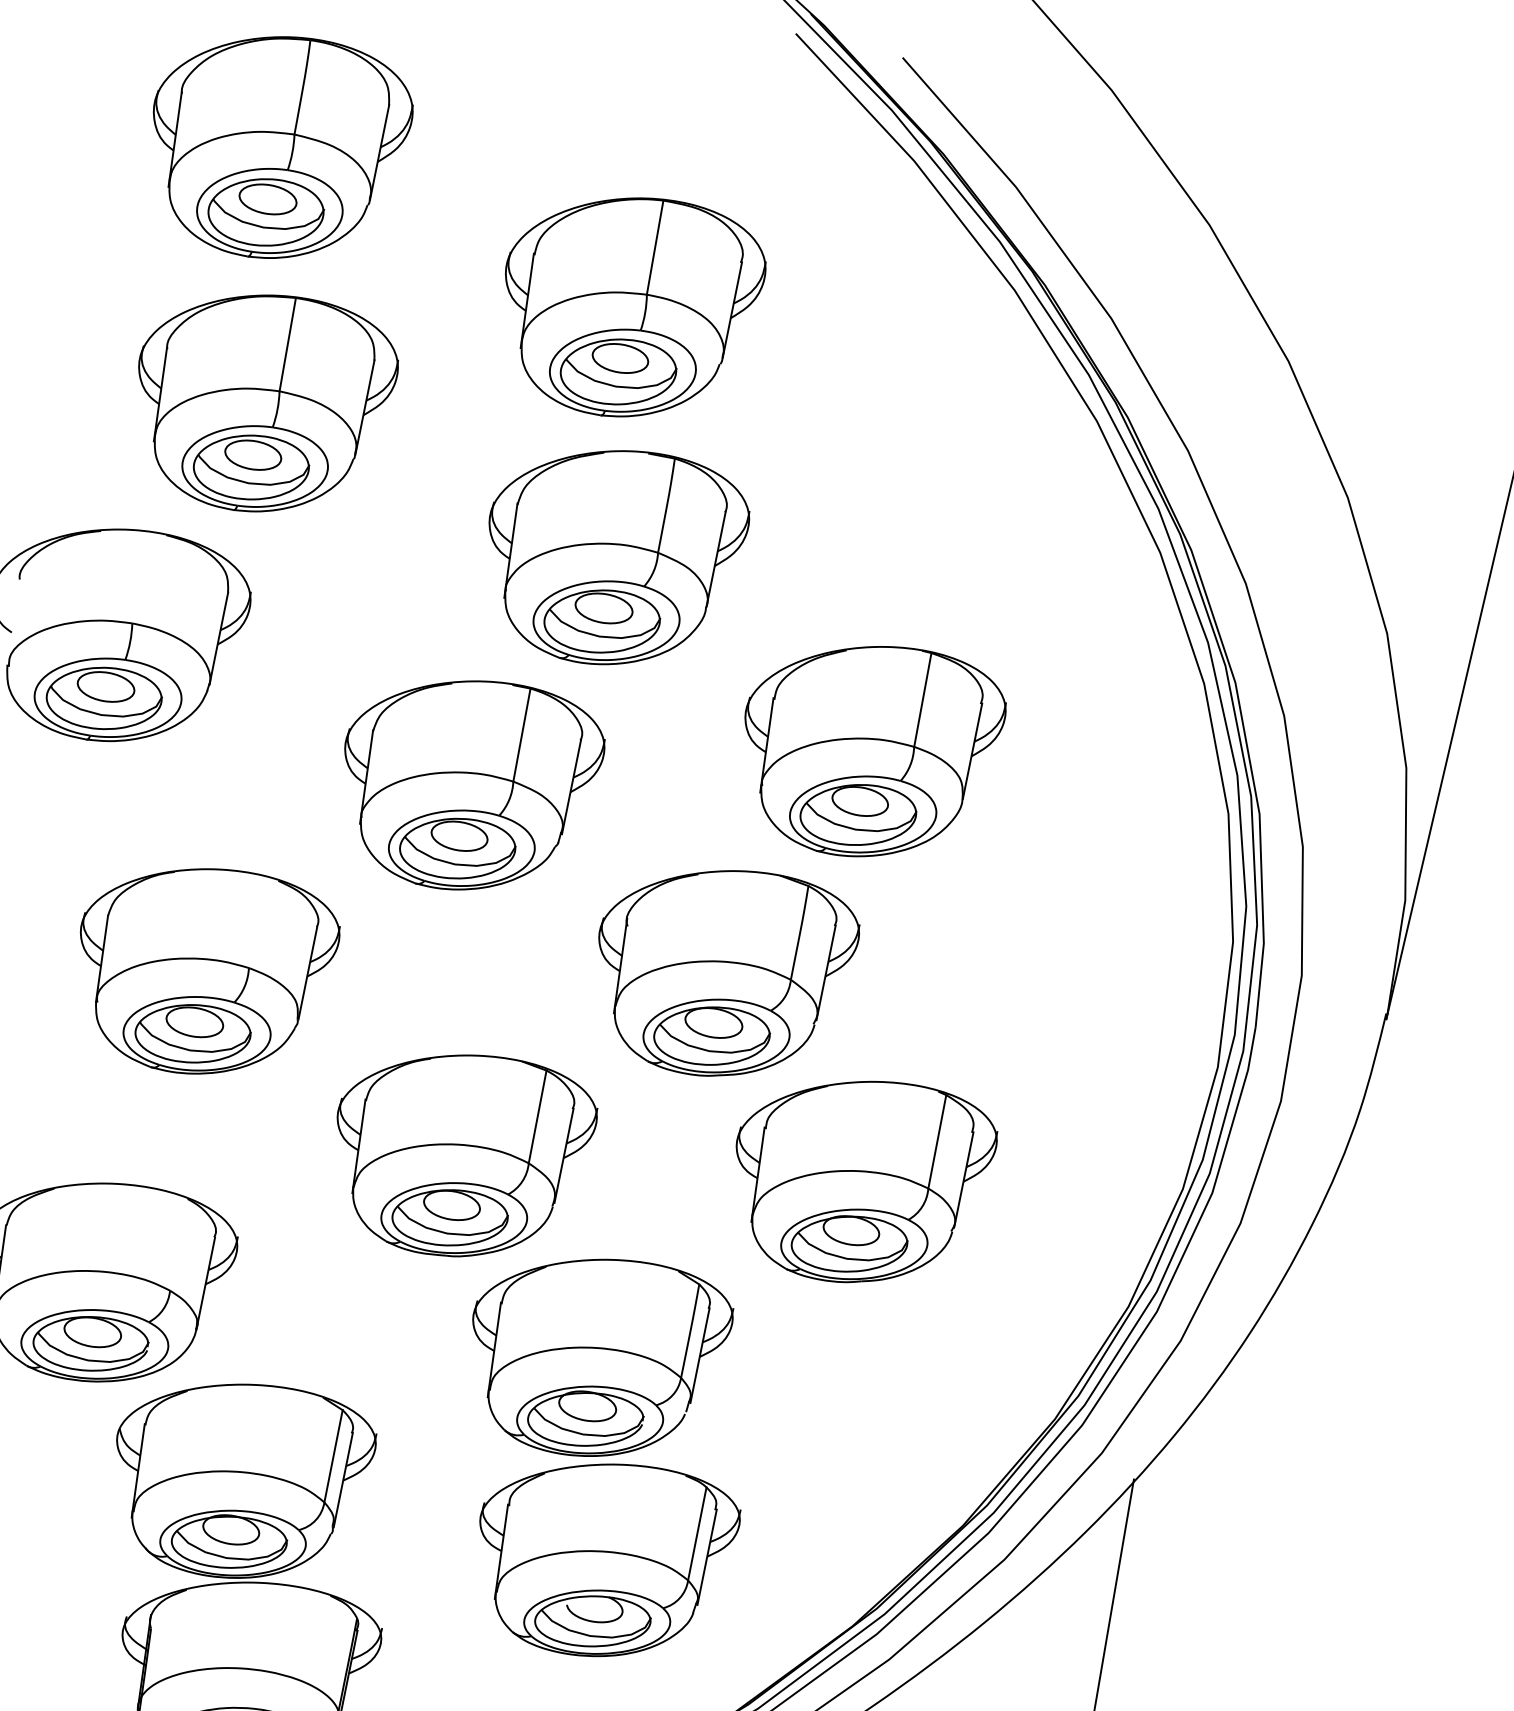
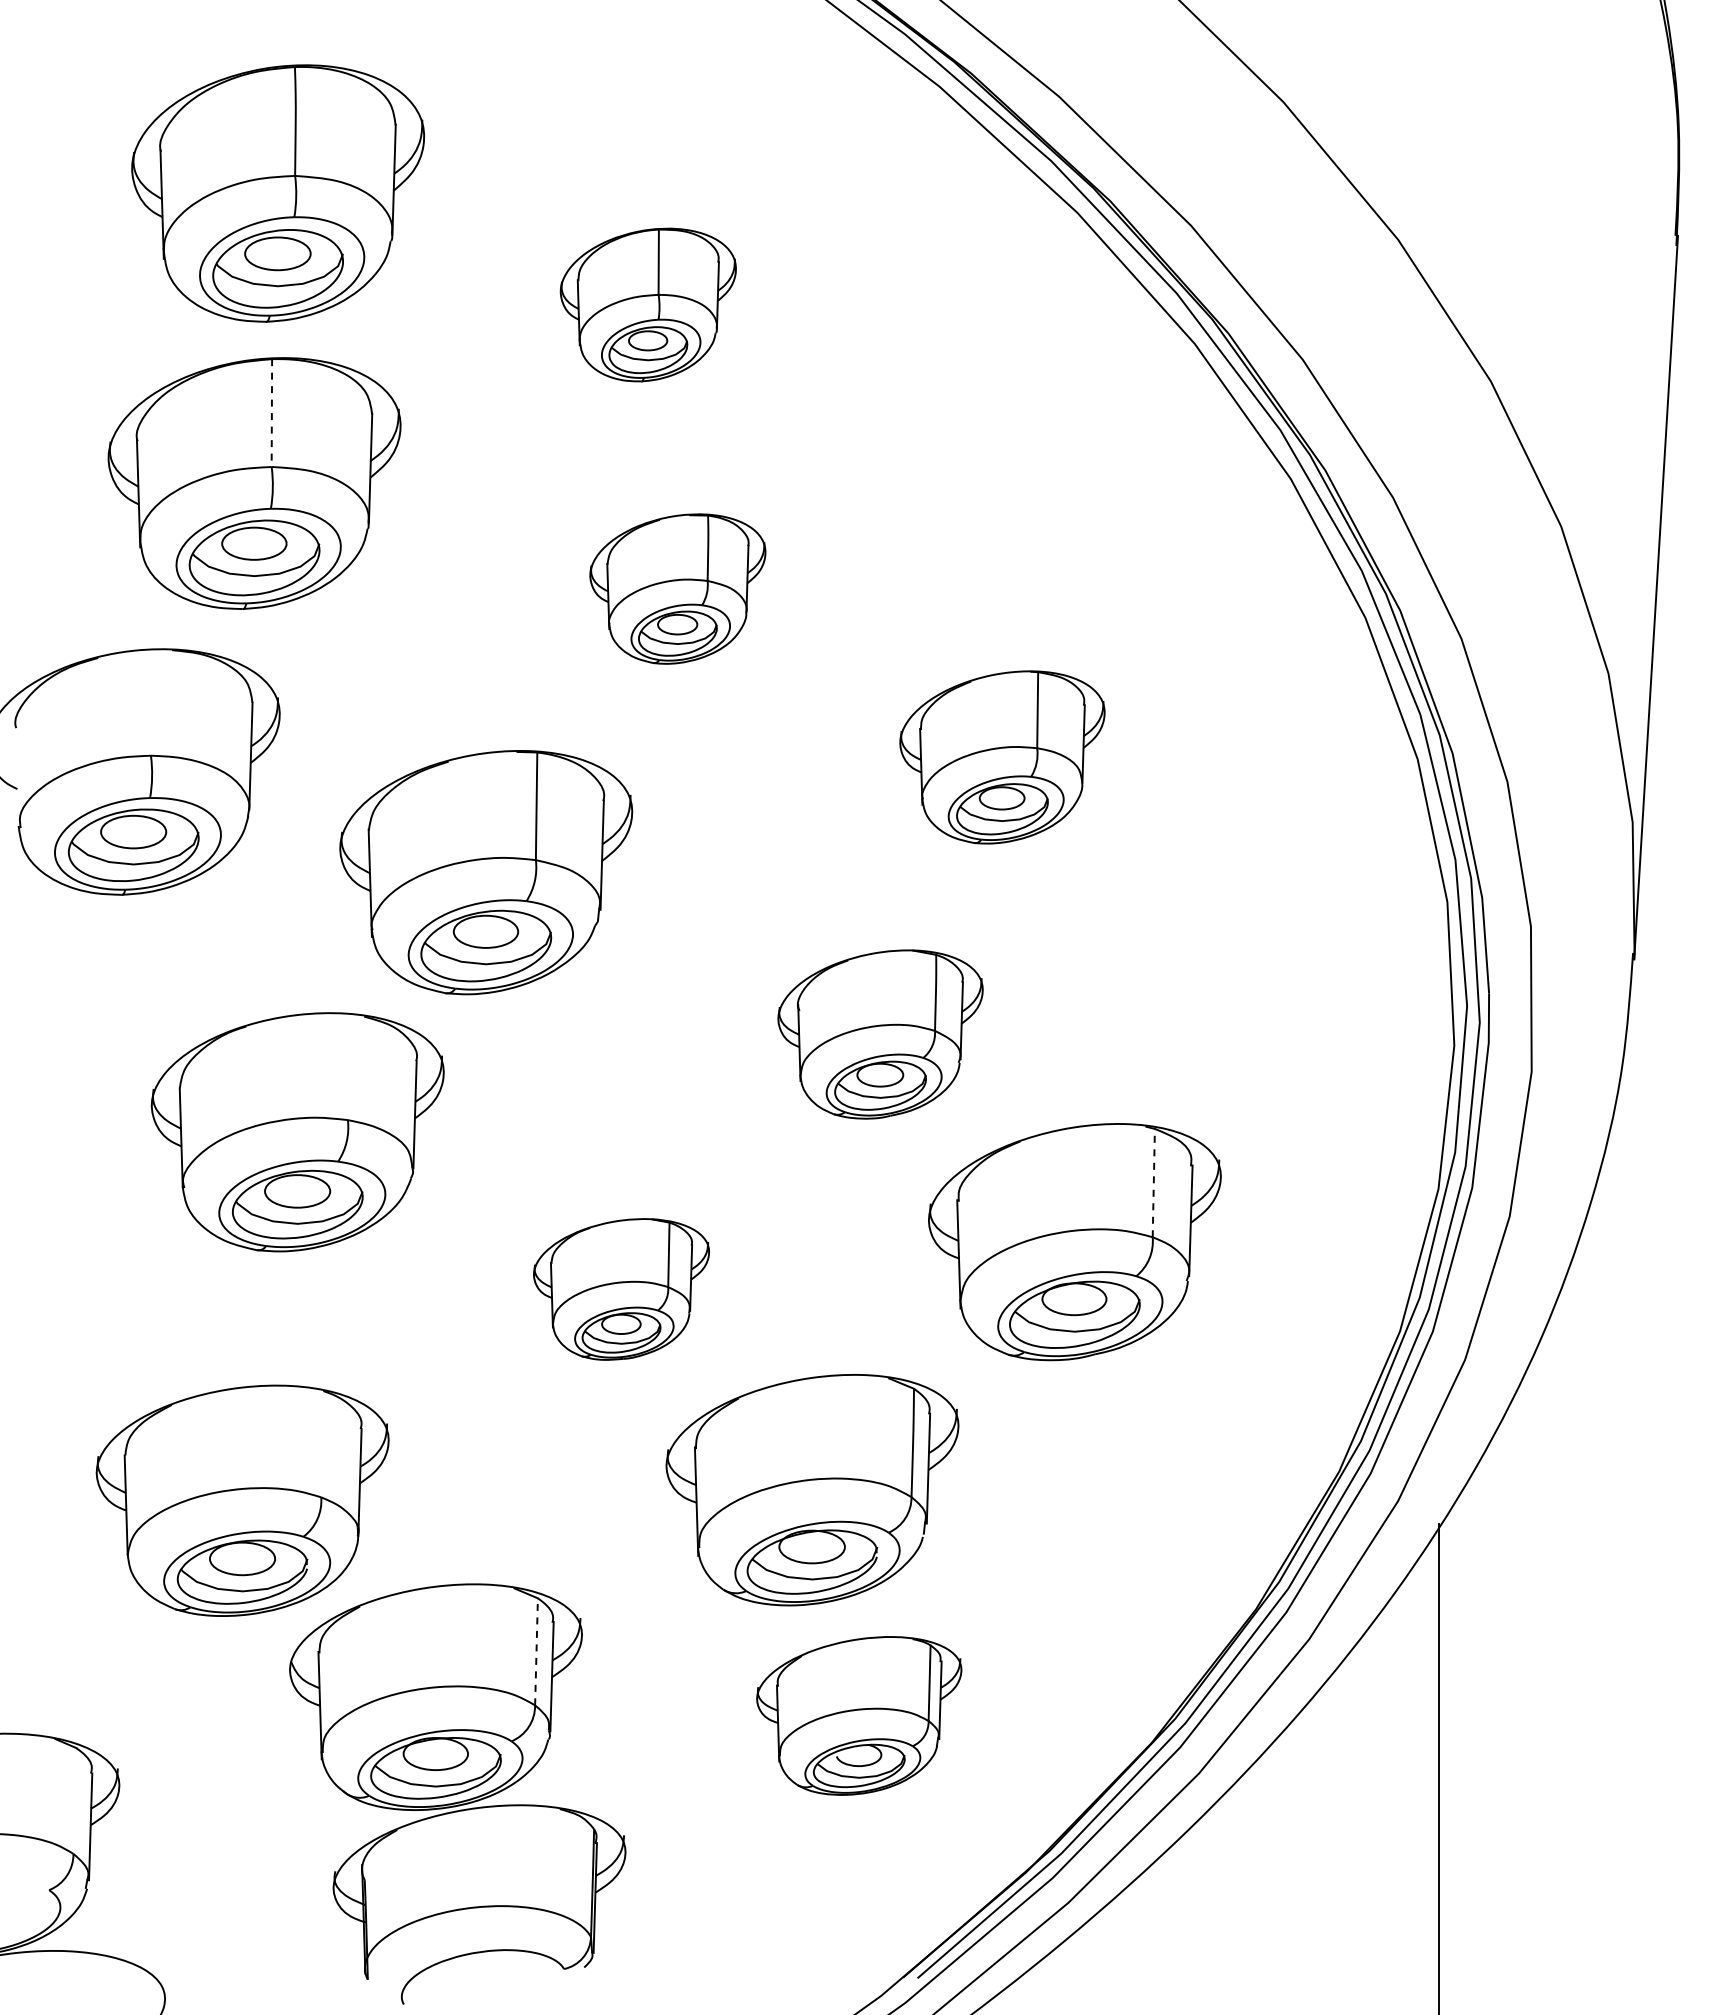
part: (276, 147) -> (277, 193), moved
part: (629, 306) -> (648, 304), size x0.6
line: (287, 344) -> (271, 413), solid -> dashed
part: (612, 556) -> (677, 588), size x0.6
part: (869, 750) -> (1002, 757), size x0.7
part: (468, 784) -> (486, 872), moved
part: (722, 972) -> (880, 1034), size x0.7
line: (937, 1141) -> (1153, 1182), solid -> dashed
part: (460, 1155) -> (621, 1289), size x0.6
line: (333, 1455) -> (536, 1651), solid -> dashed
part: (603, 1559) -> (859, 1715), size x0.7

